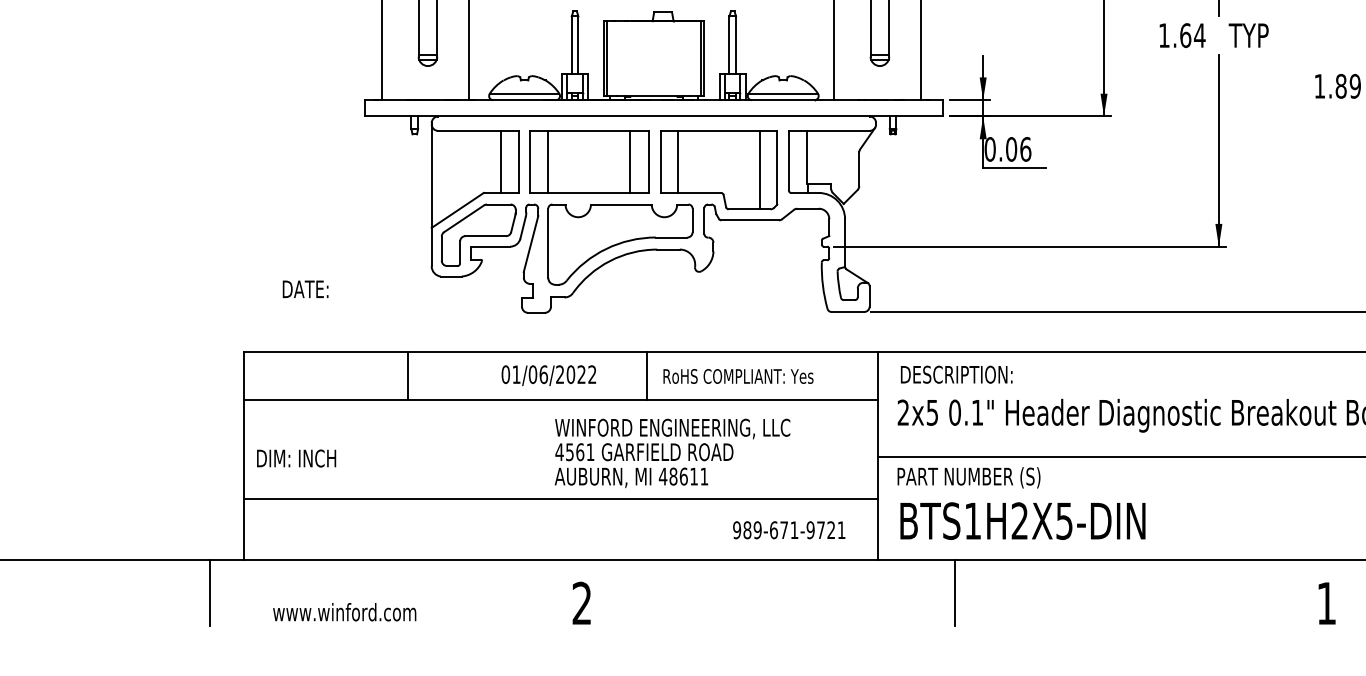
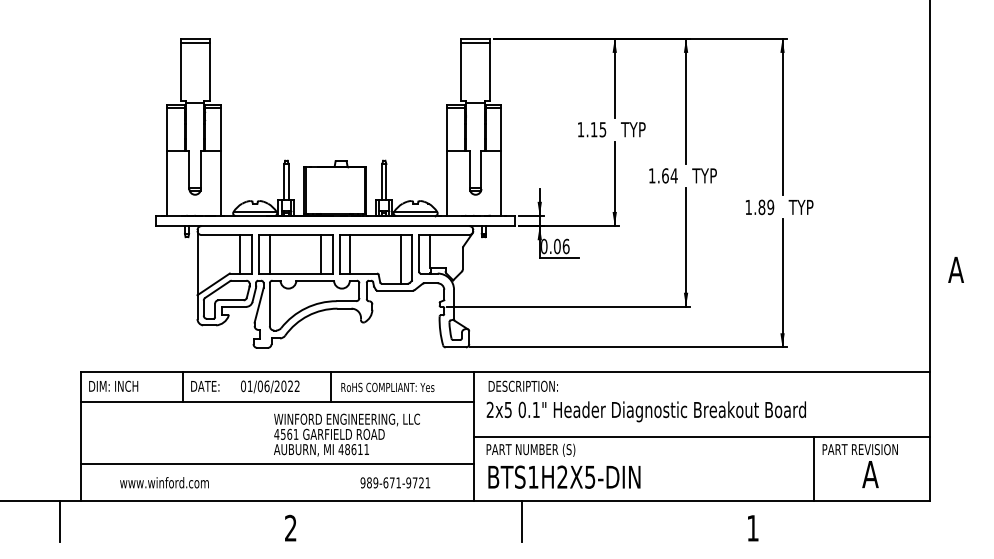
text: (306, 289) -> (205, 386), moved
text: (296, 457) -> (113, 385), moved
text: (789, 529) -> (395, 482), moved
text: (344, 611) -> (164, 482), moved

